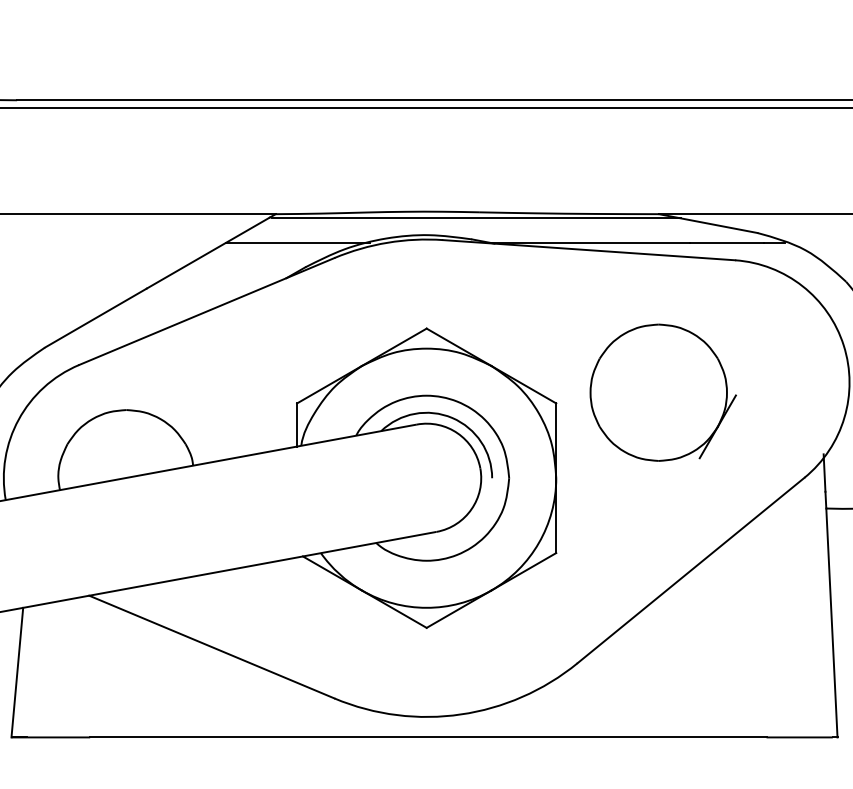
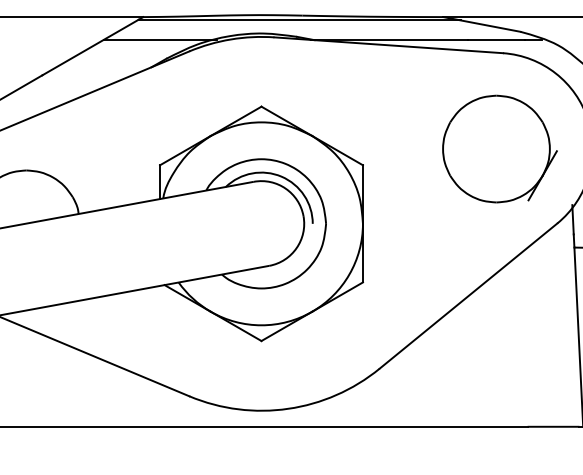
part: (662, 392) -> (499, 148), moved

